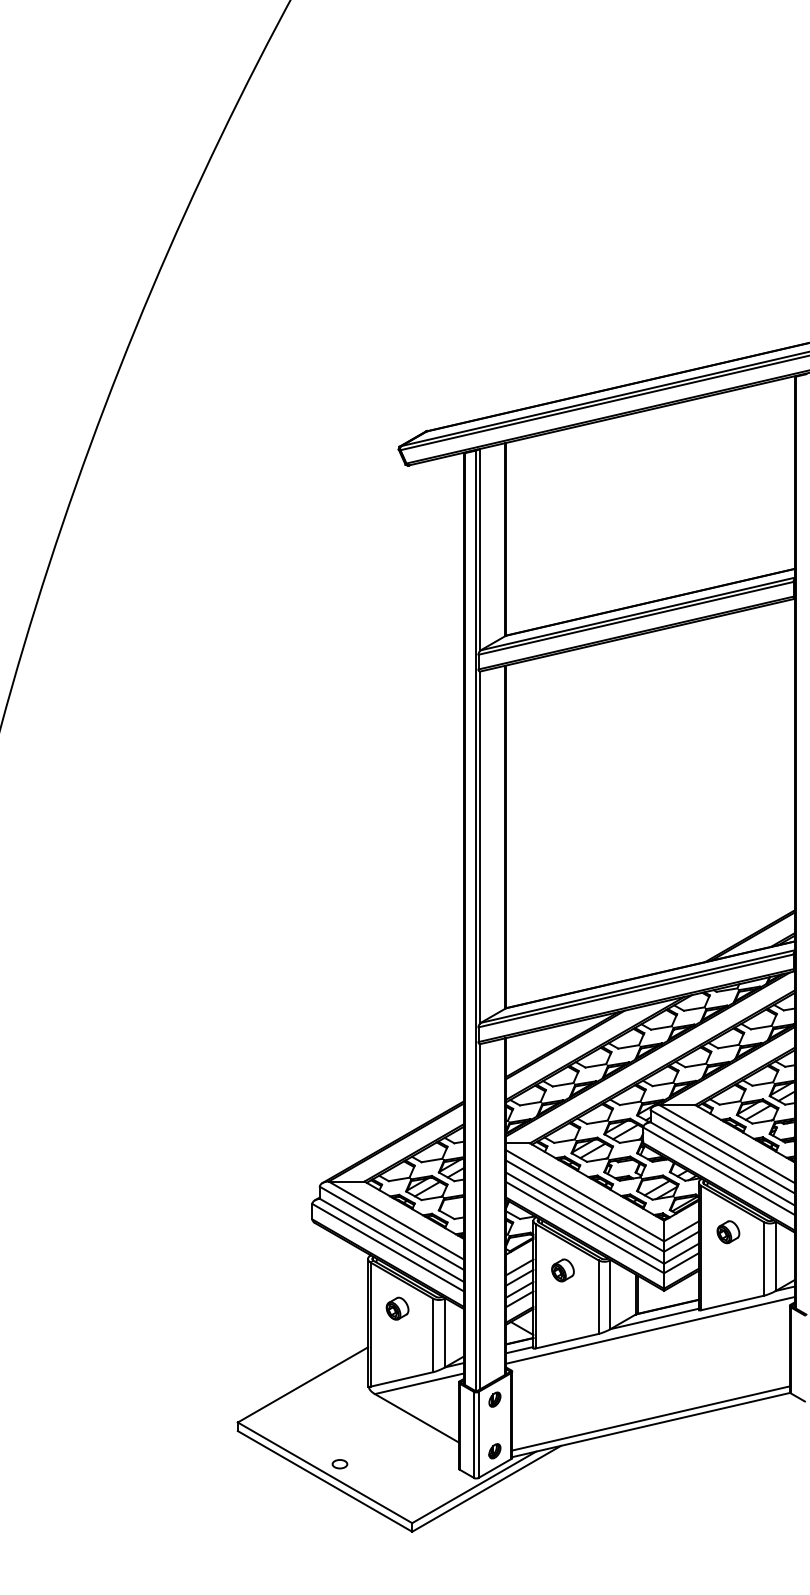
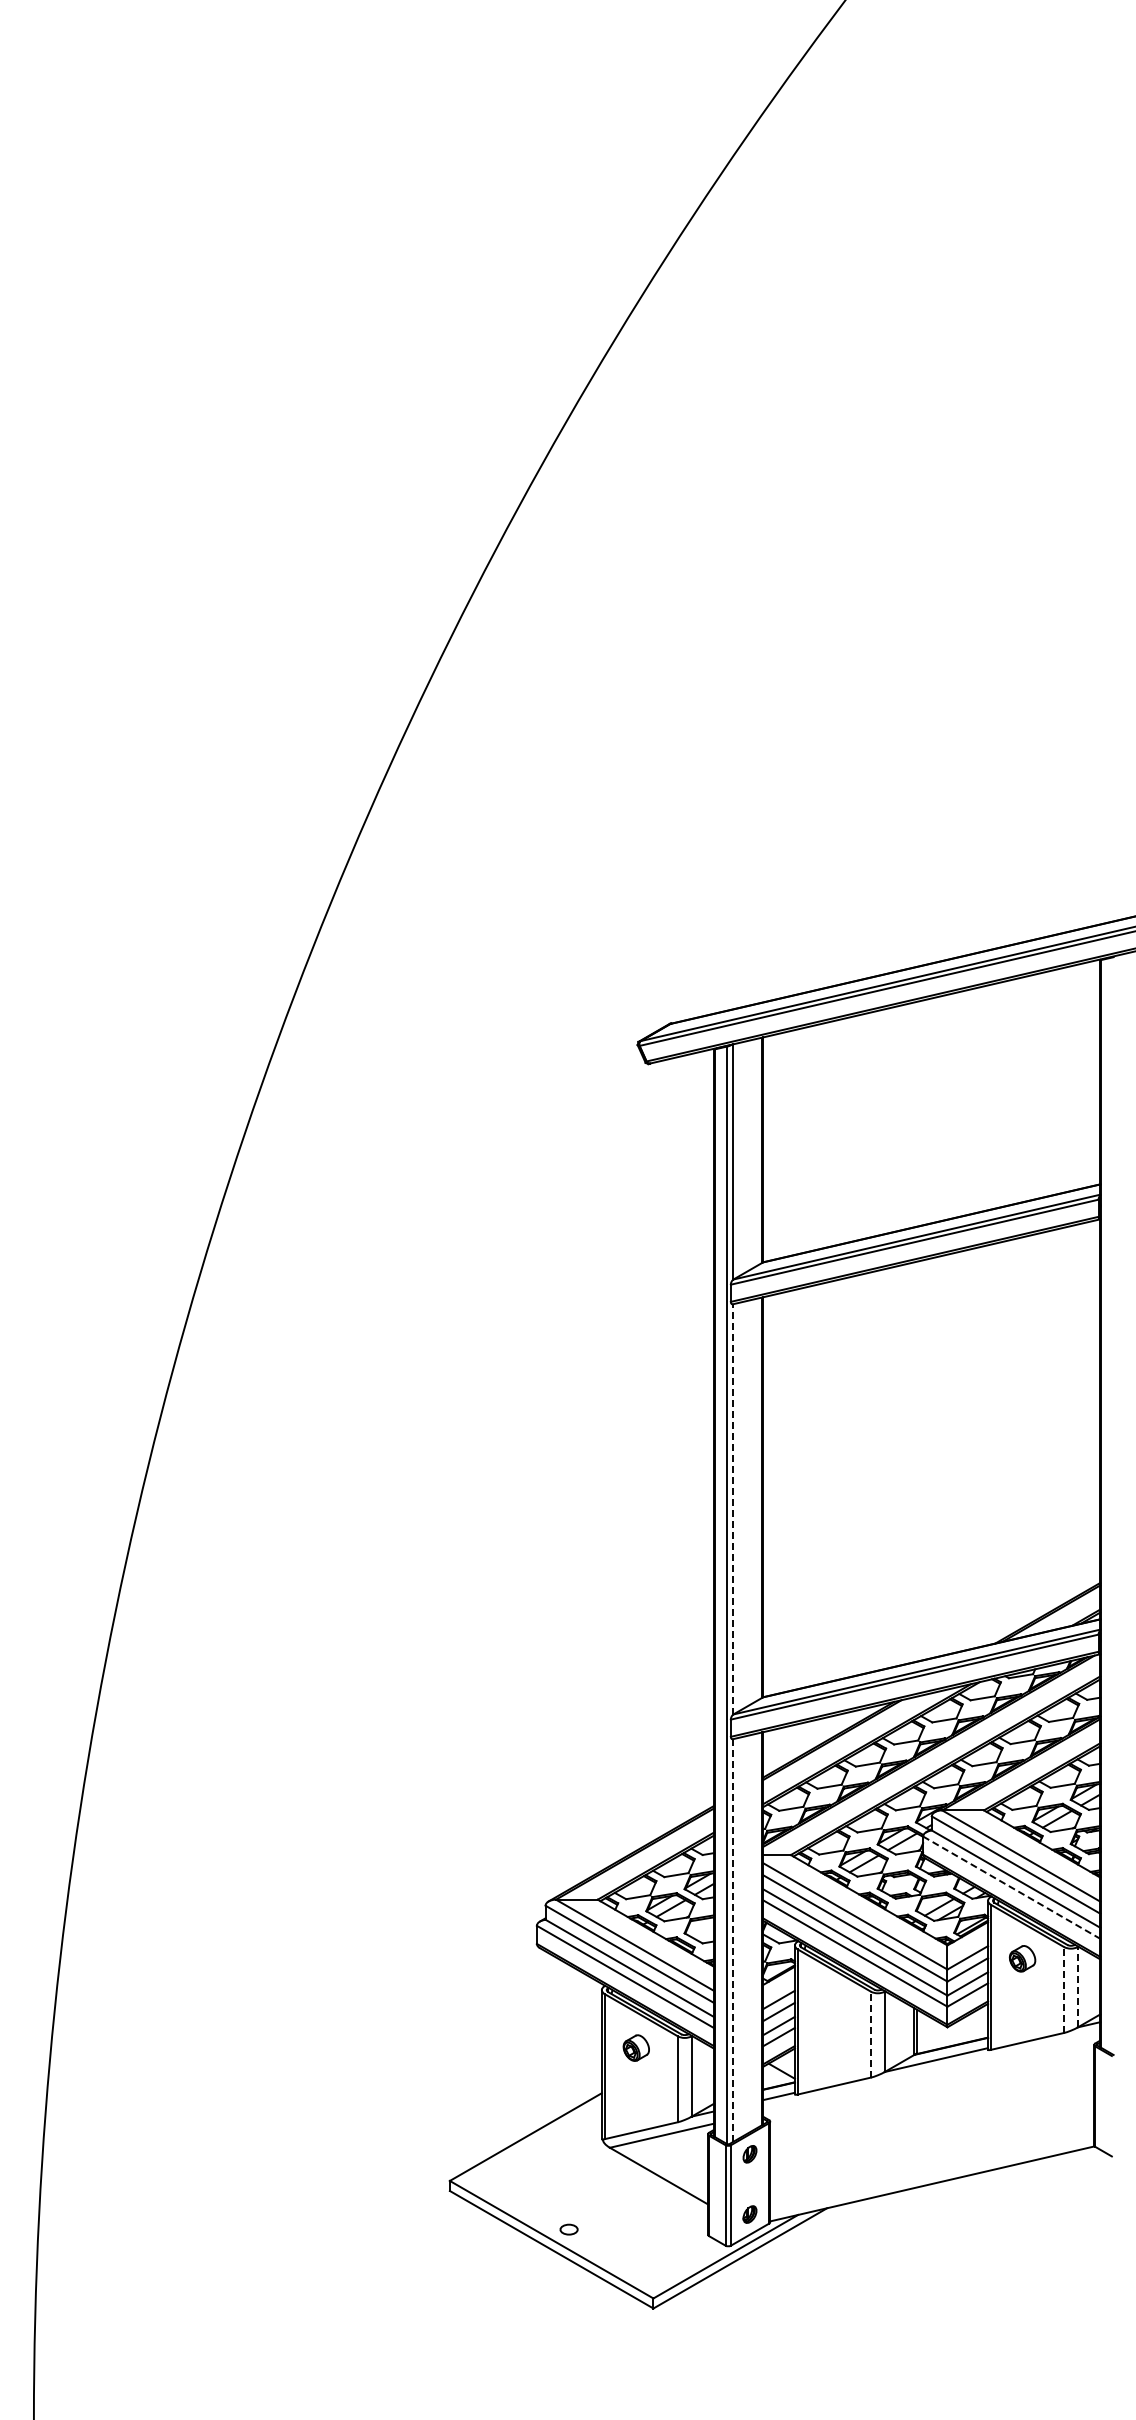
line: (479, 847) -> (732, 1509), solid -> dashed
line: (719, 1171) -> (1012, 1887), solid -> dashed
line: (479, 1216) -> (732, 1940), solid -> dashed
line: (775, 1255) -> (1077, 1986), solid -> dashed
line: (764, 1258) -> (1064, 1989), solid -> dashed
part: (563, 1270) -> (829, 2003), removed
line: (598, 1297) -> (870, 2034), solid -> dashed
line: (650, 1330) -> (931, 2073), removed
line: (651, 1417) -> (932, 2175), removed

